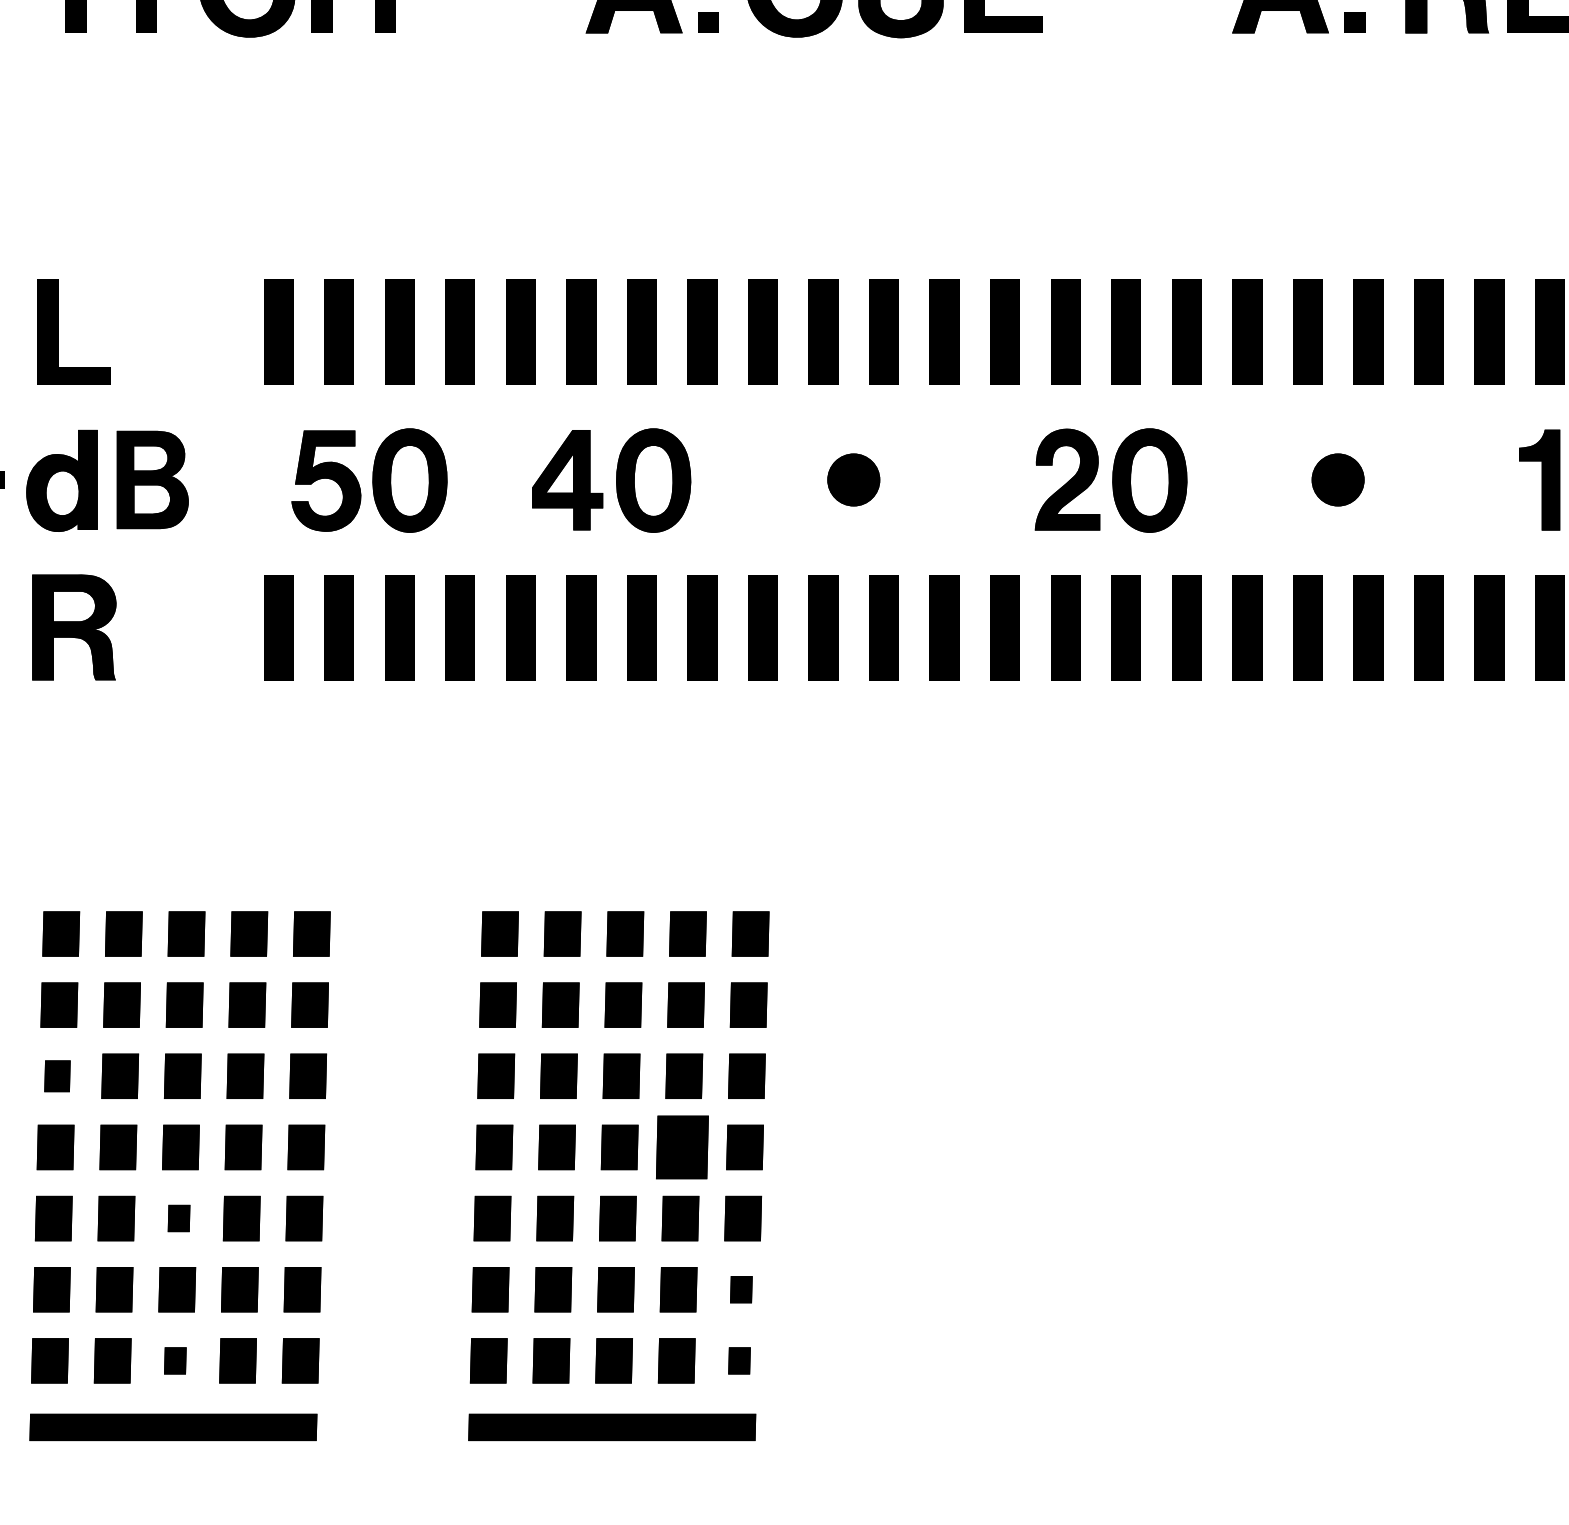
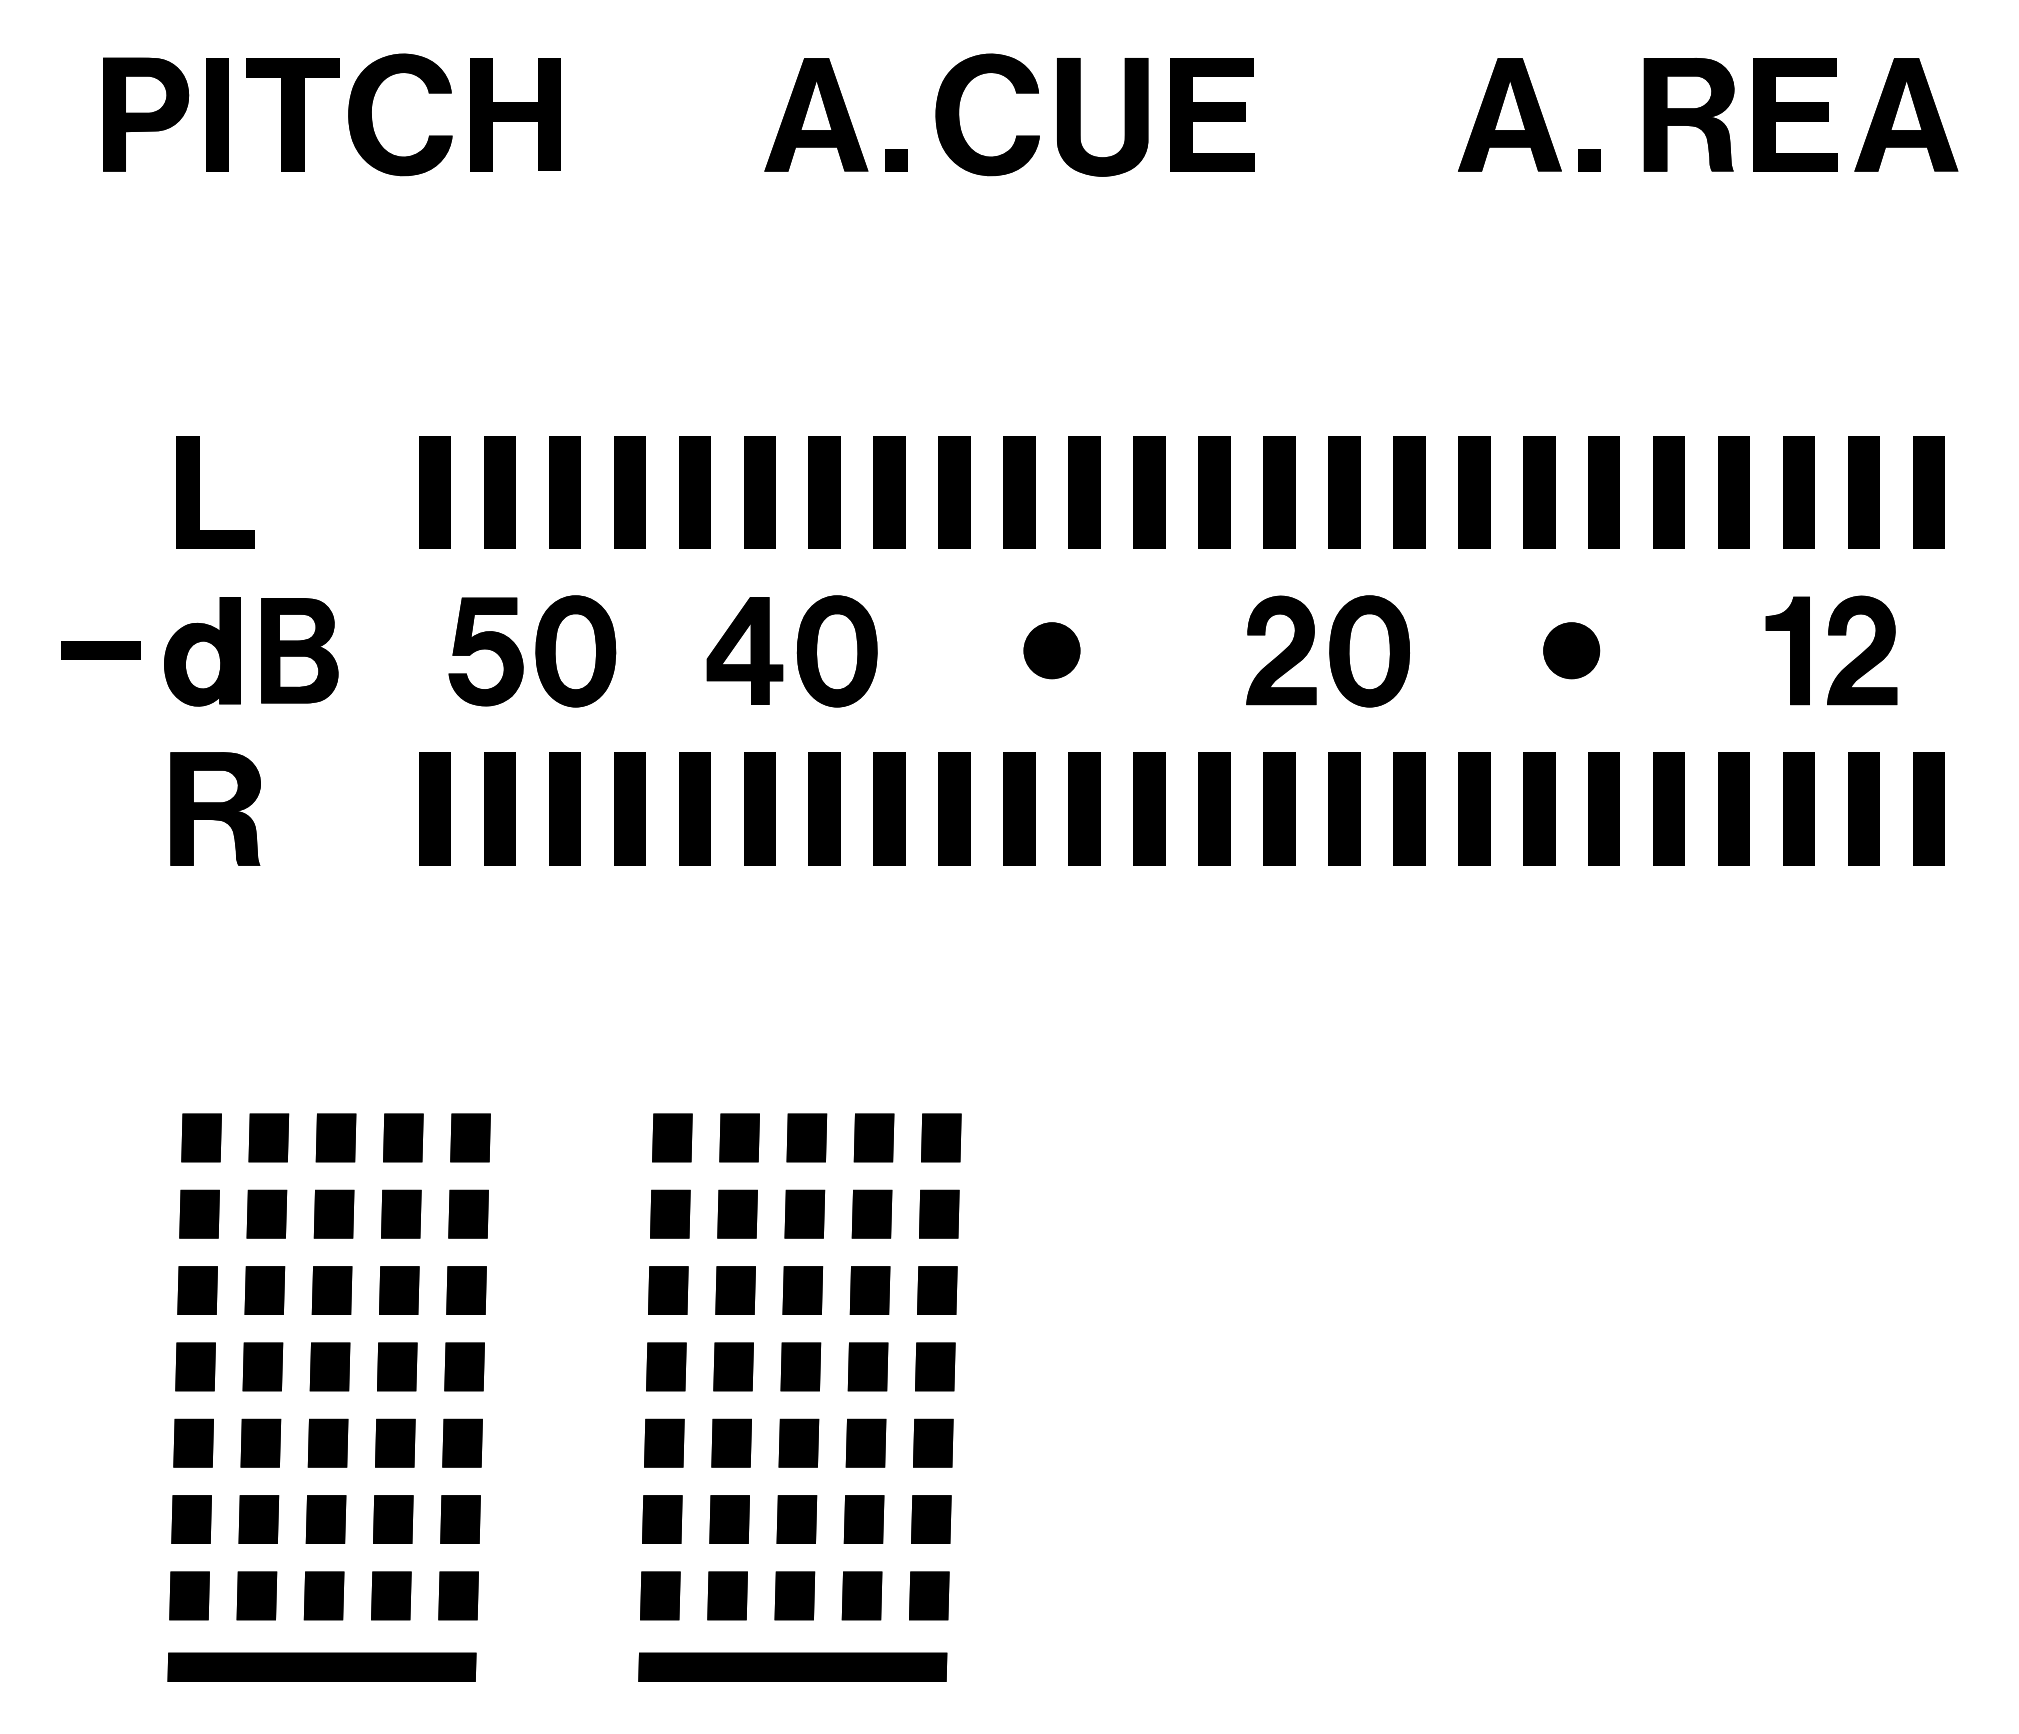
part: (57, 1076) -> (197, 1290), size x1.43
part: (681, 1147) -> (867, 1366), size x0.71
part: (178, 1217) -> (327, 1442), size x1.67
part: (741, 1289) -> (931, 1519), size x1.67
part: (174, 1360) -> (323, 1595), size x1.67
part: (739, 1360) -> (929, 1595), size x1.67

